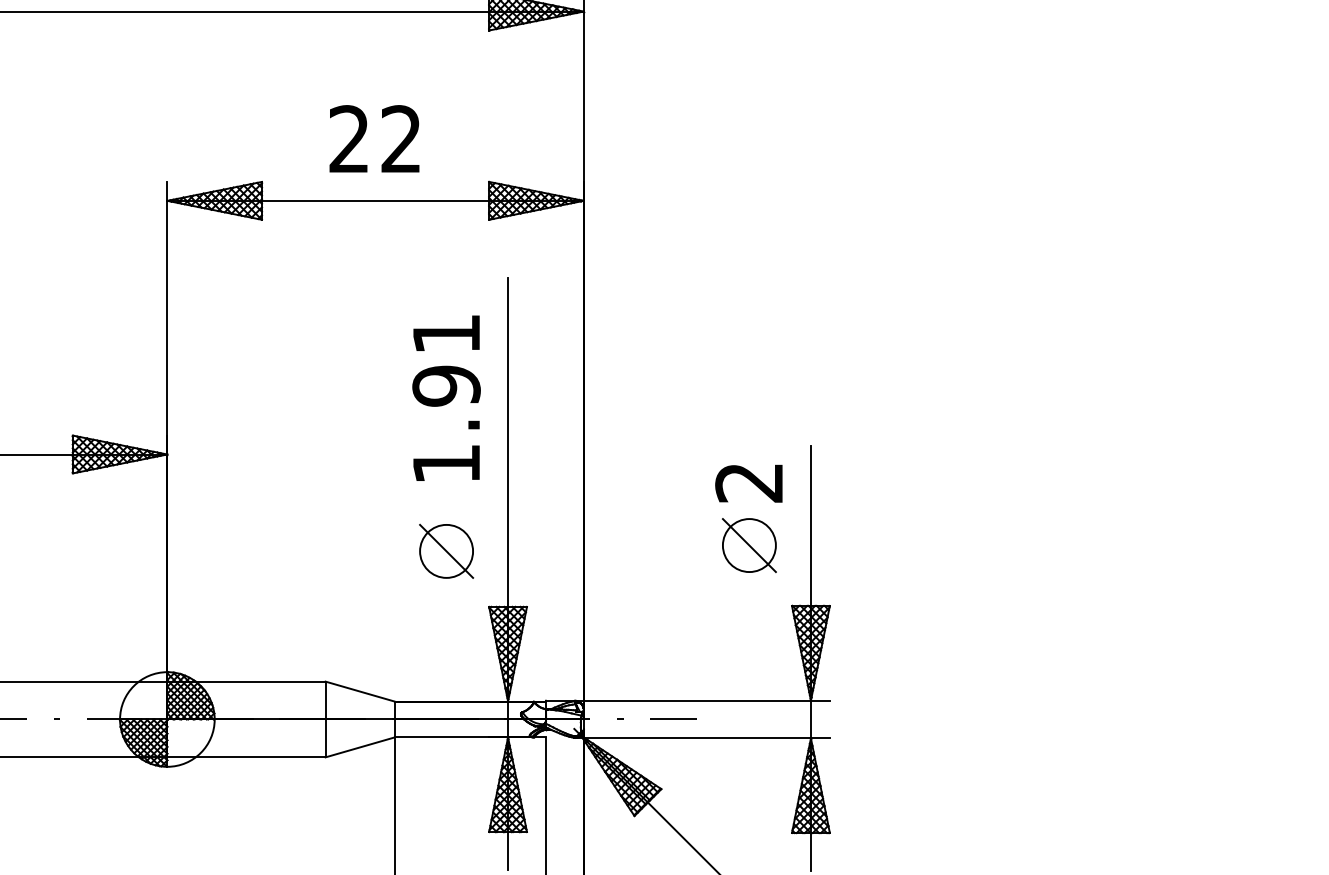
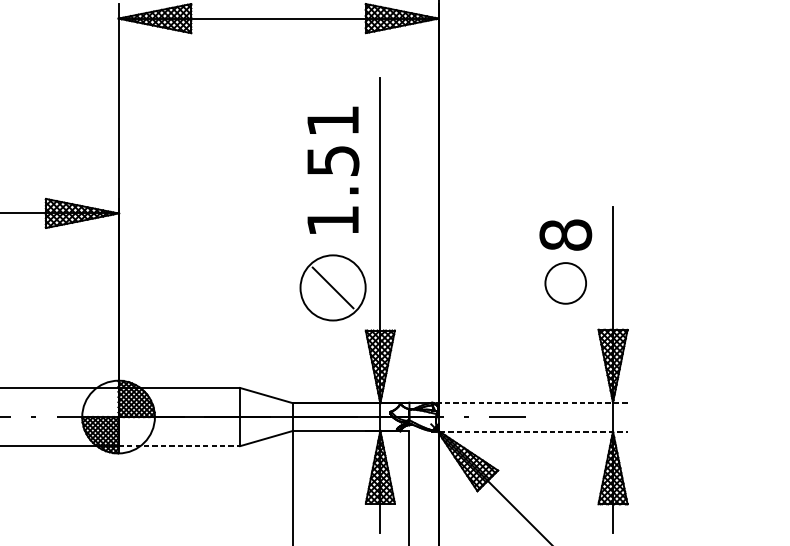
text: (446, 385) -> (333, 160), 1.91 -> 1.51
text: (749, 482) -> (565, 234), 2 -> 8
line: (748, 545) -> (565, 283), removed
circle: (446, 550) -> (333, 287), size x1.6
line: (702, 700) -> (529, 402), solid -> dashed
line: (702, 738) -> (529, 431), solid -> dashed
line: (247, 757) -> (180, 446), solid -> dashed

